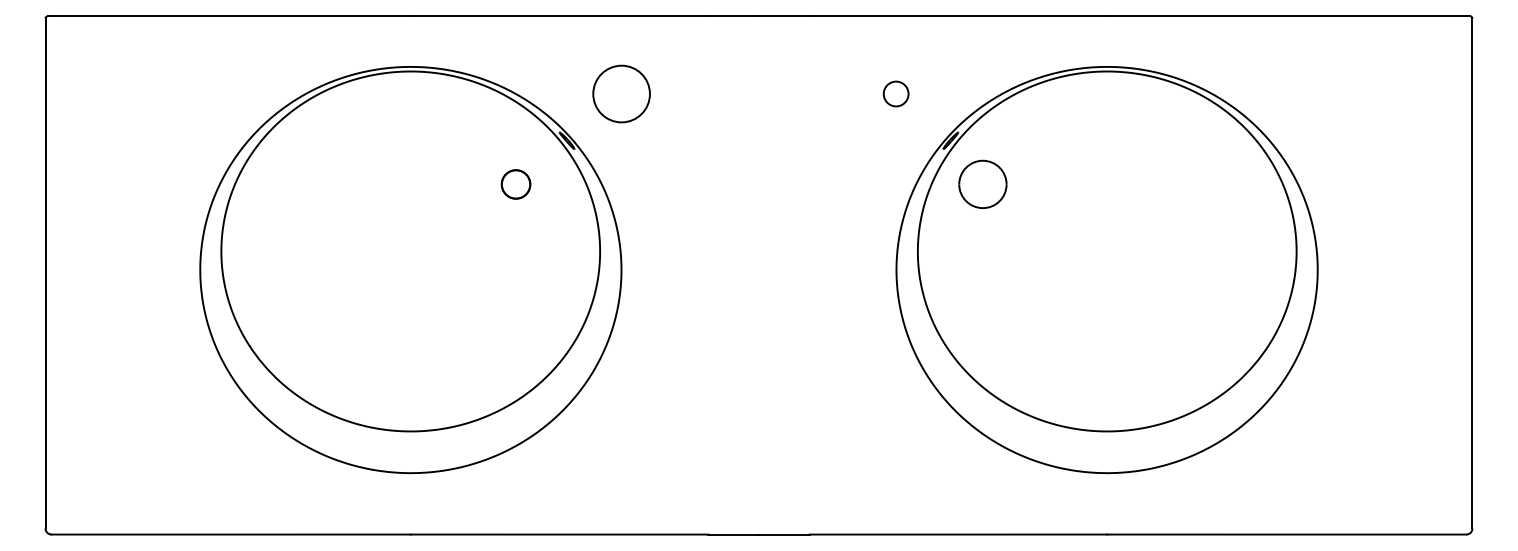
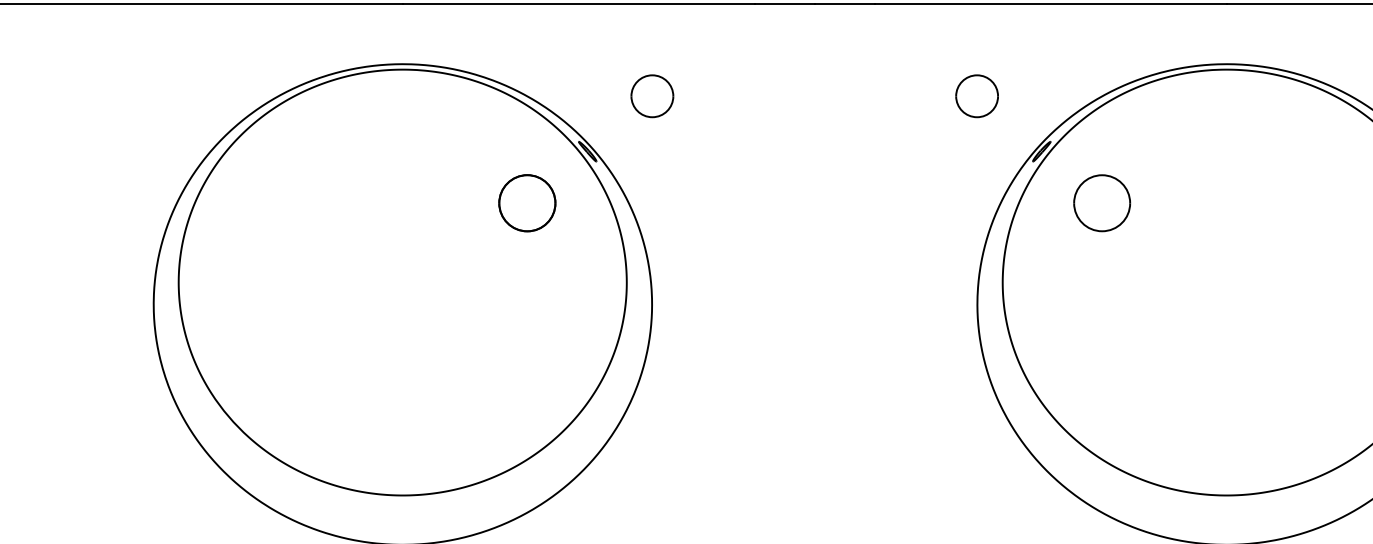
part: (621, 93) -> (652, 95), size x0.62
part: (895, 93) -> (976, 95), size x1.43
part: (982, 183) -> (1101, 202), moved
part: (515, 184) -> (526, 203), size x1.67

